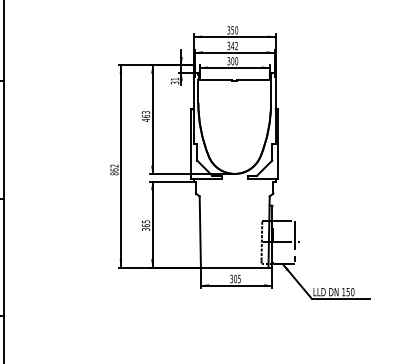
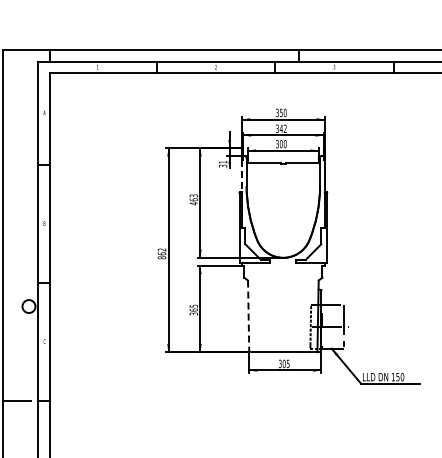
line: (193, 93) -> (241, 176), solid -> dashed
line: (200, 232) -> (248, 316), solid -> dashed

